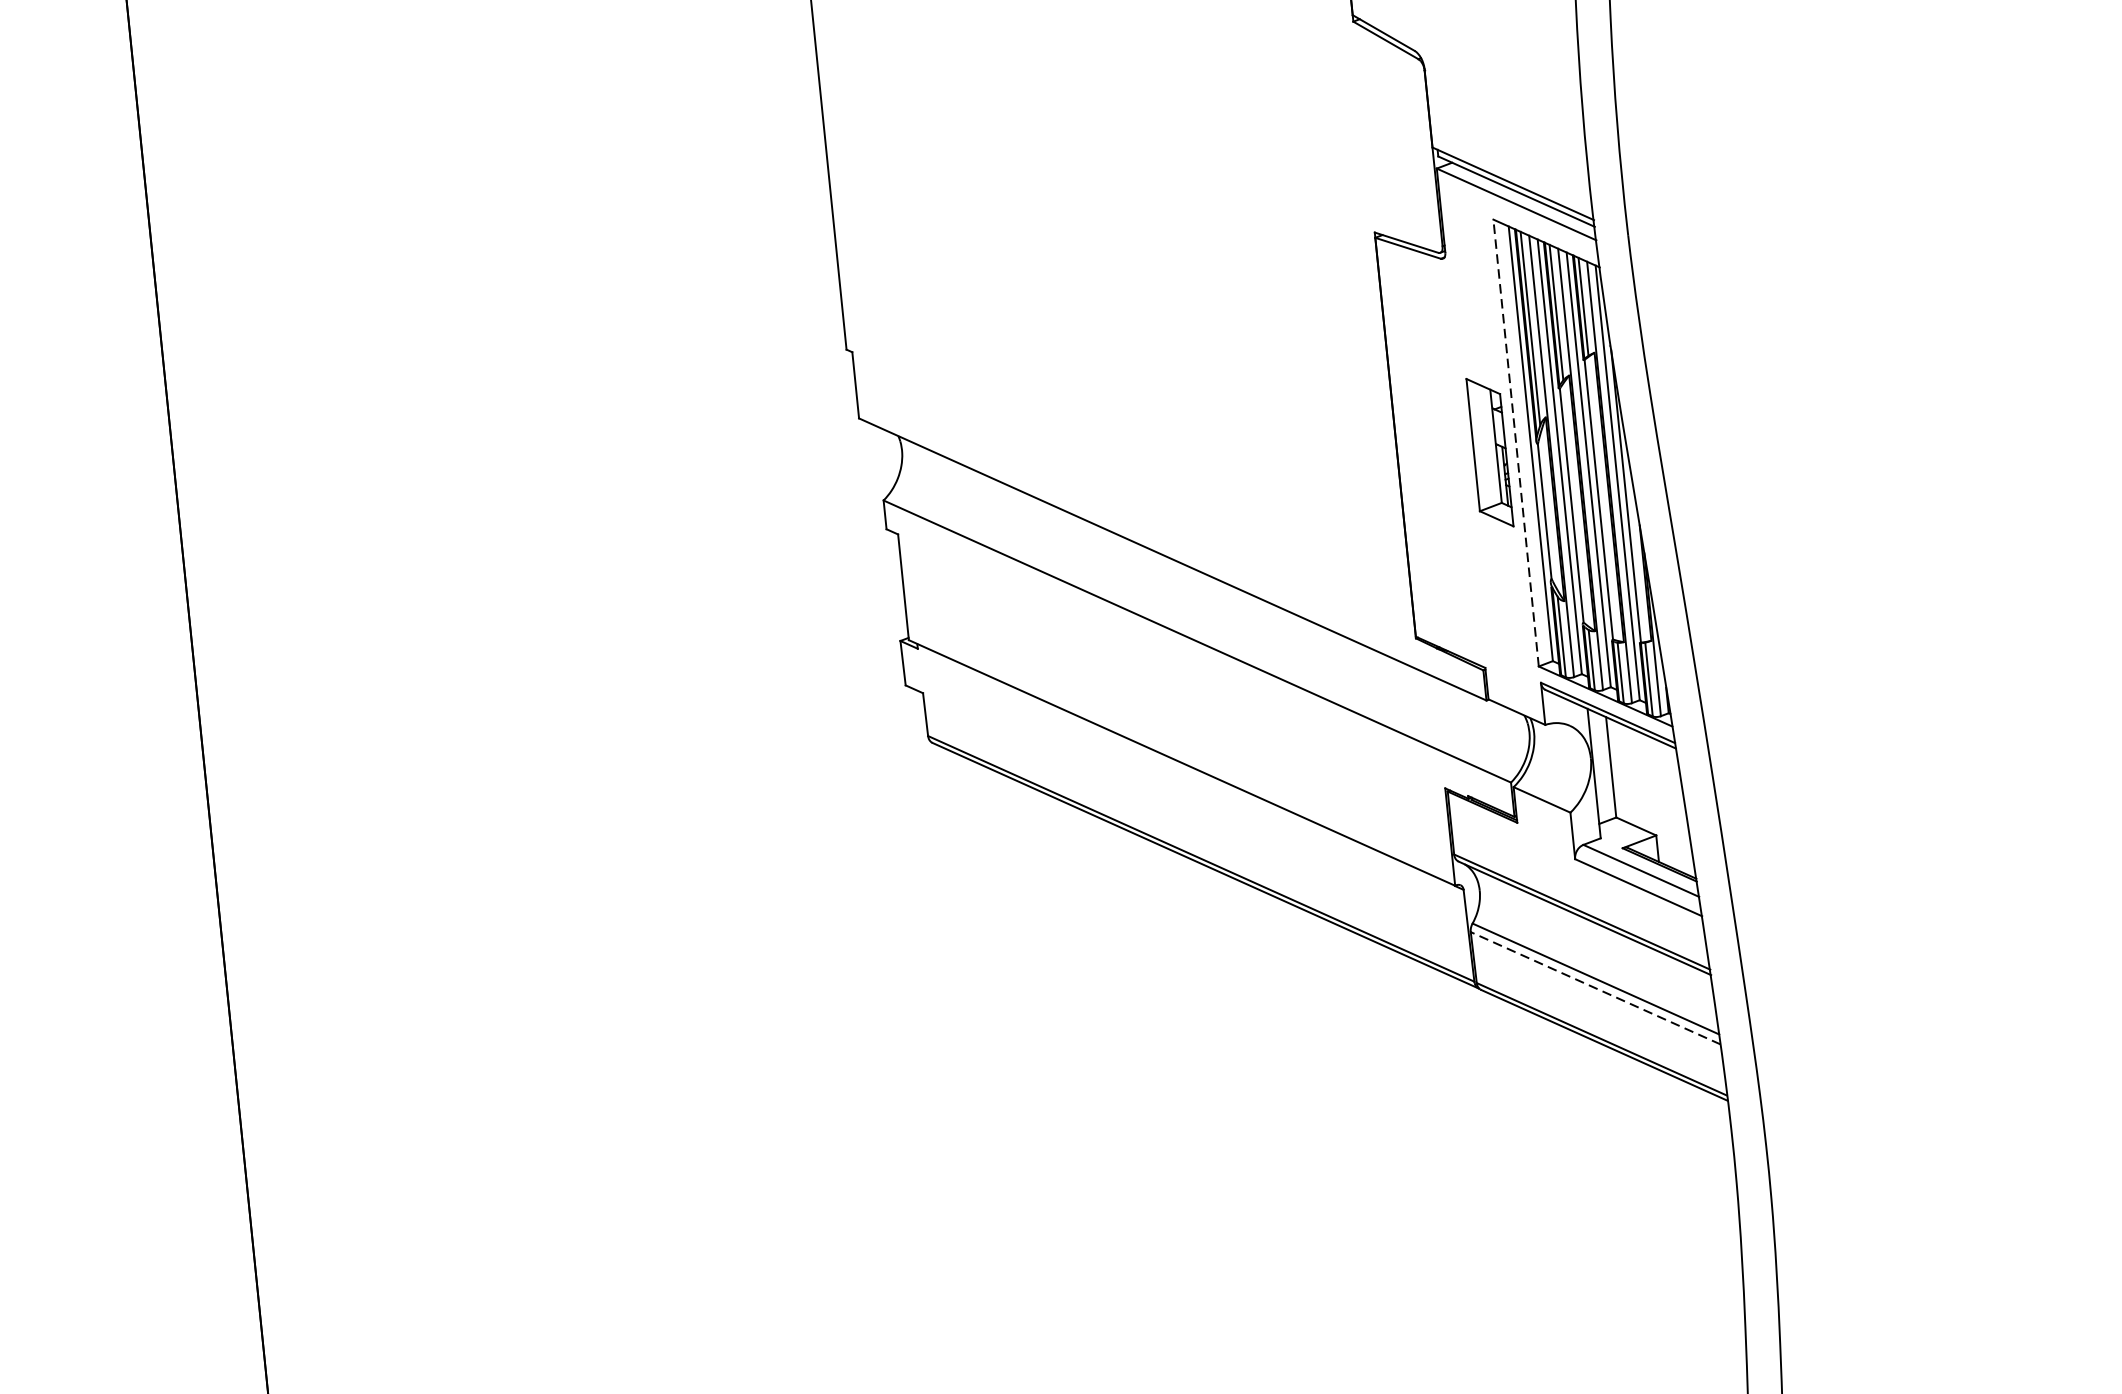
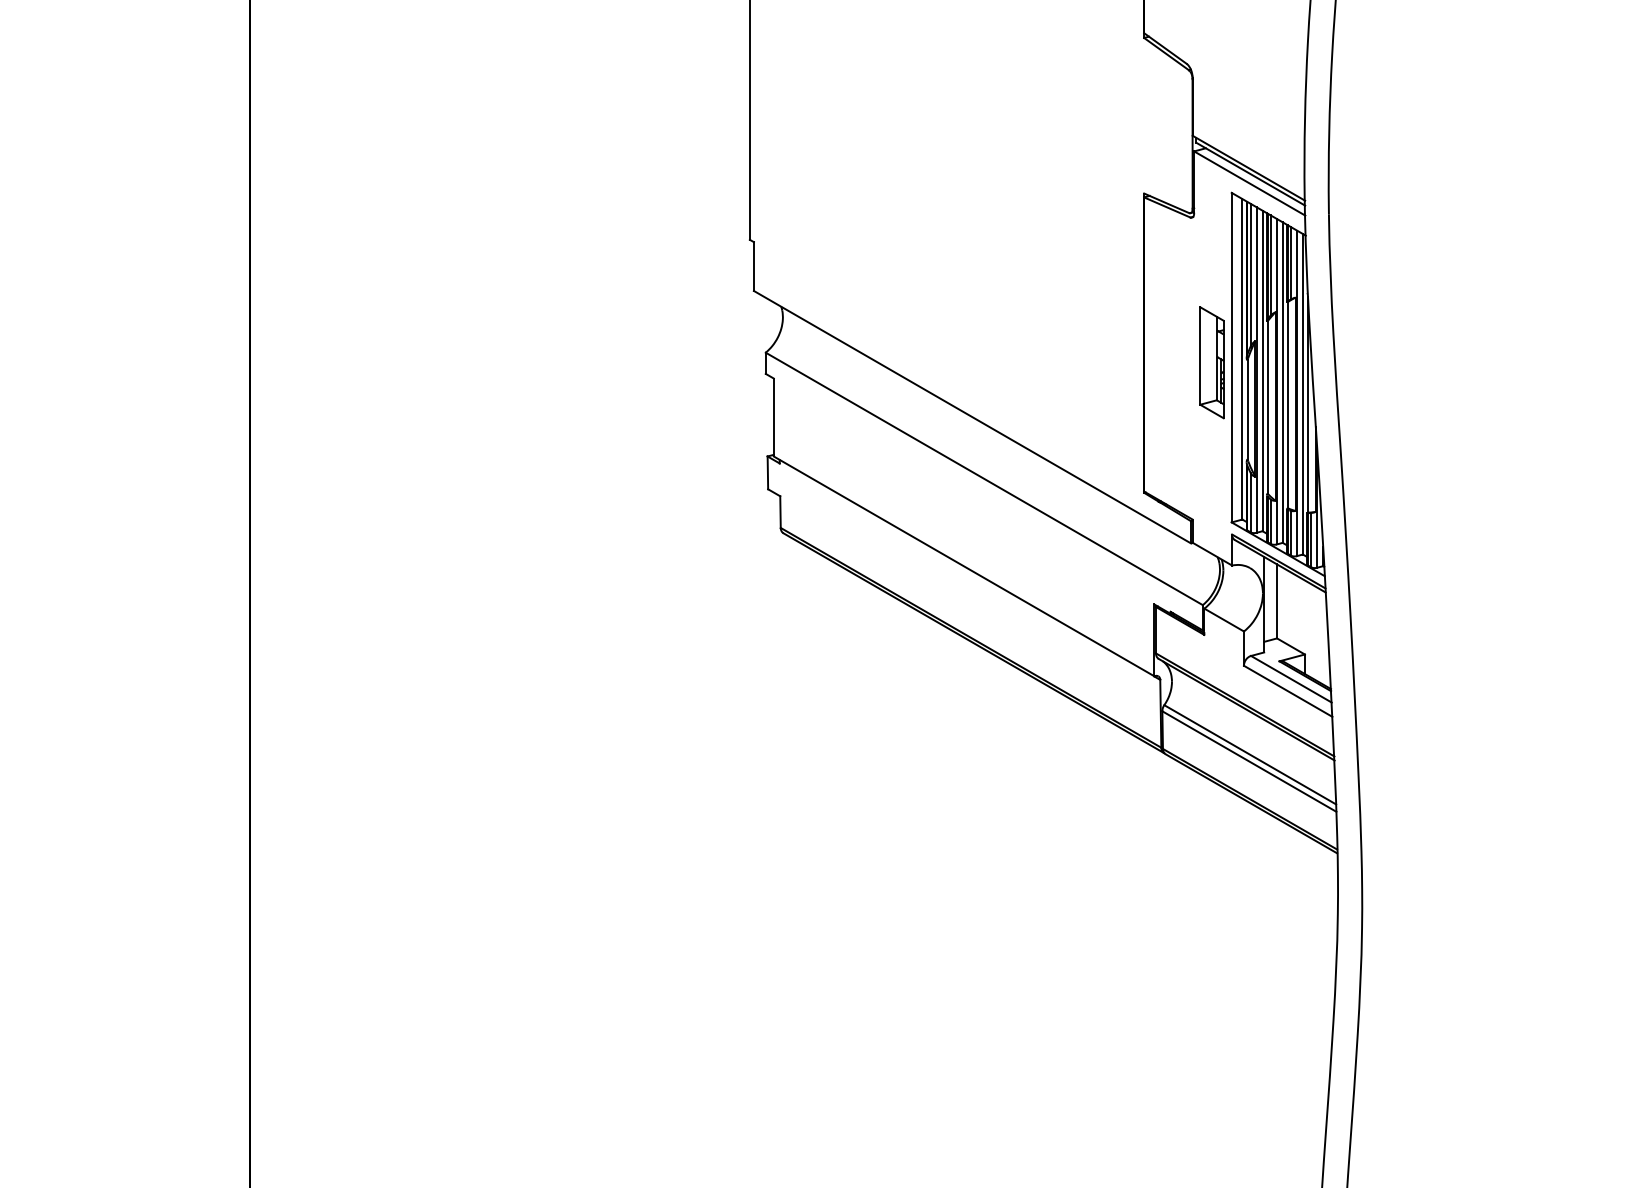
line: (1515, 442) -> (1231, 357), dashed -> solid
line: (1595, 988) -> (1249, 761), dashed -> solid

